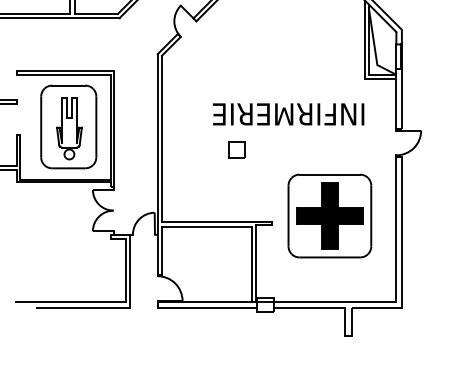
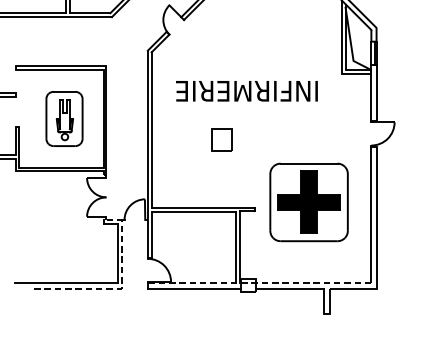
text: (288, 114) -> (246, 91), moved
part: (68, 126) -> (64, 118), size x0.7
part: (236, 149) -> (221, 140), size x1.4
line: (276, 302) -> (259, 283), solid -> dashed
line: (130, 307) -> (122, 288), solid -> dashed

